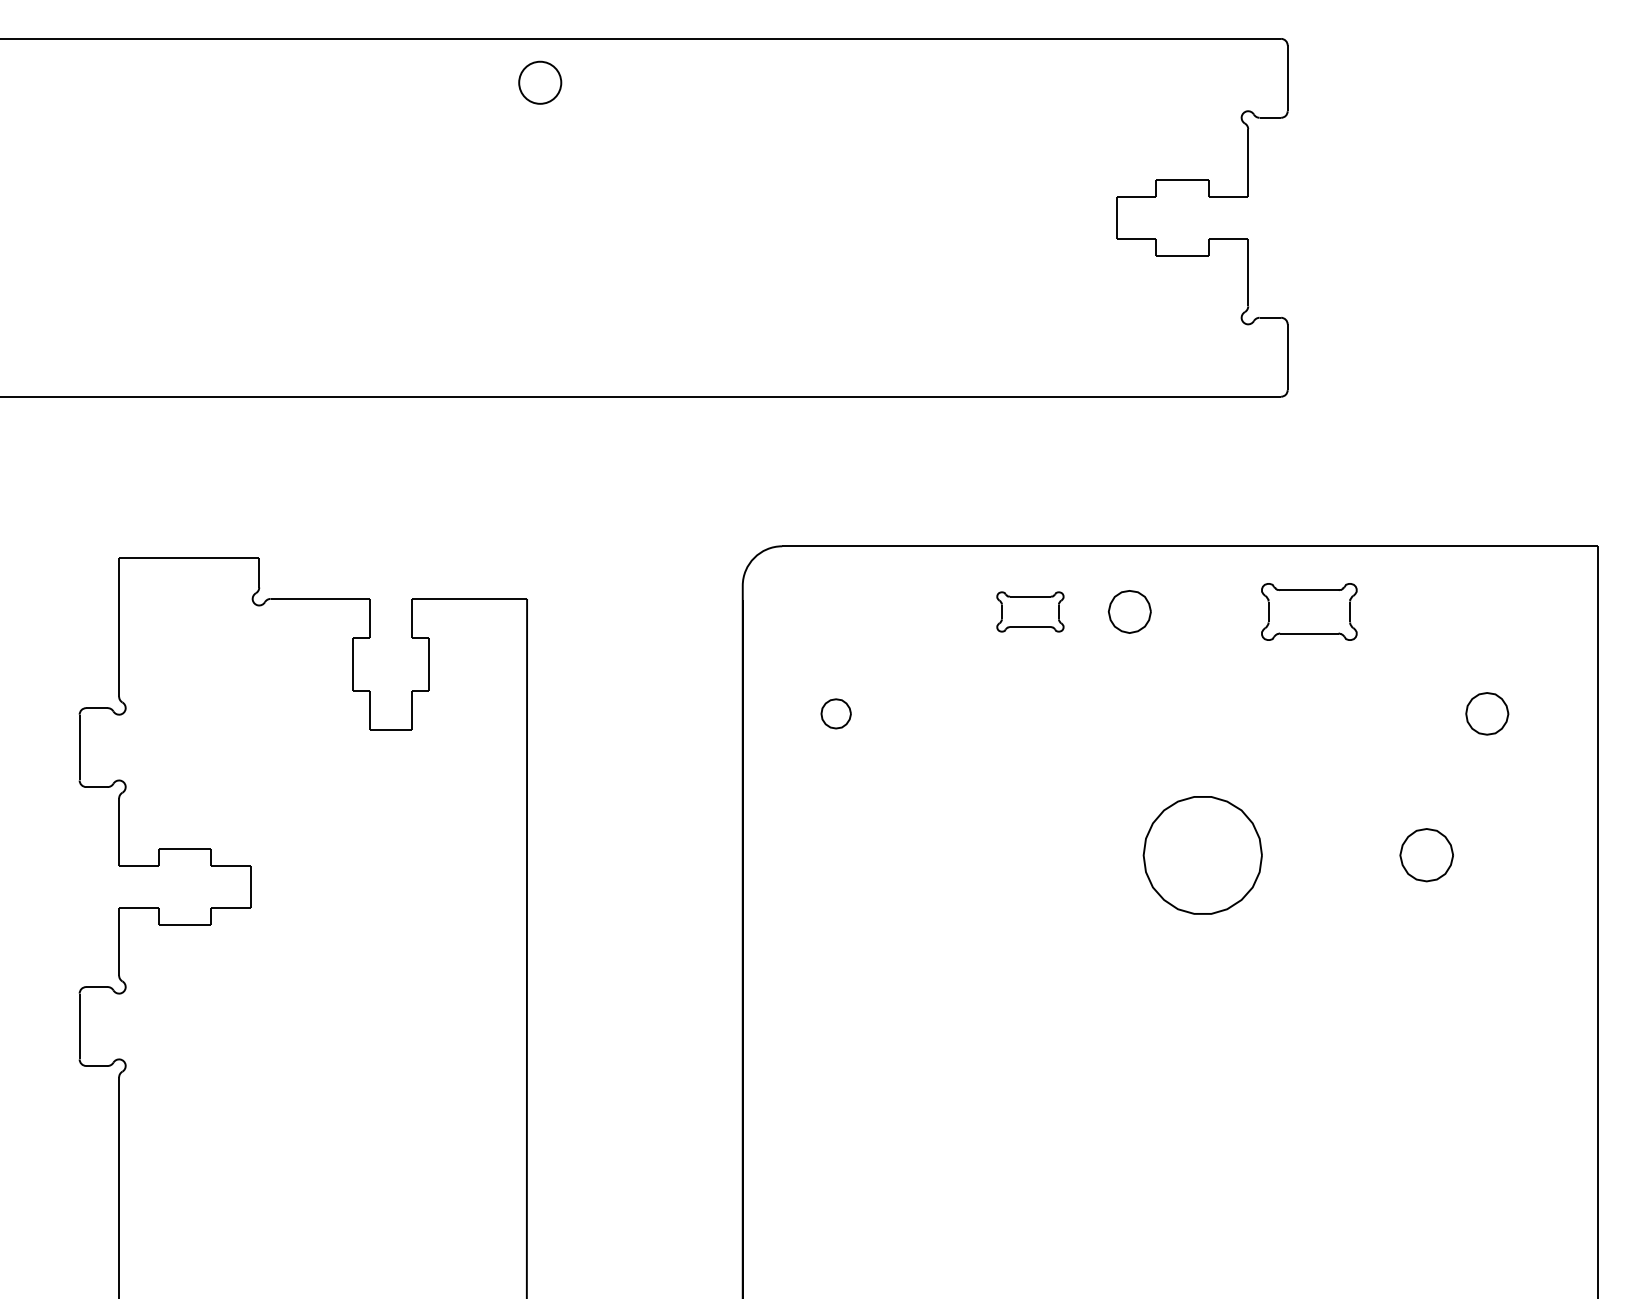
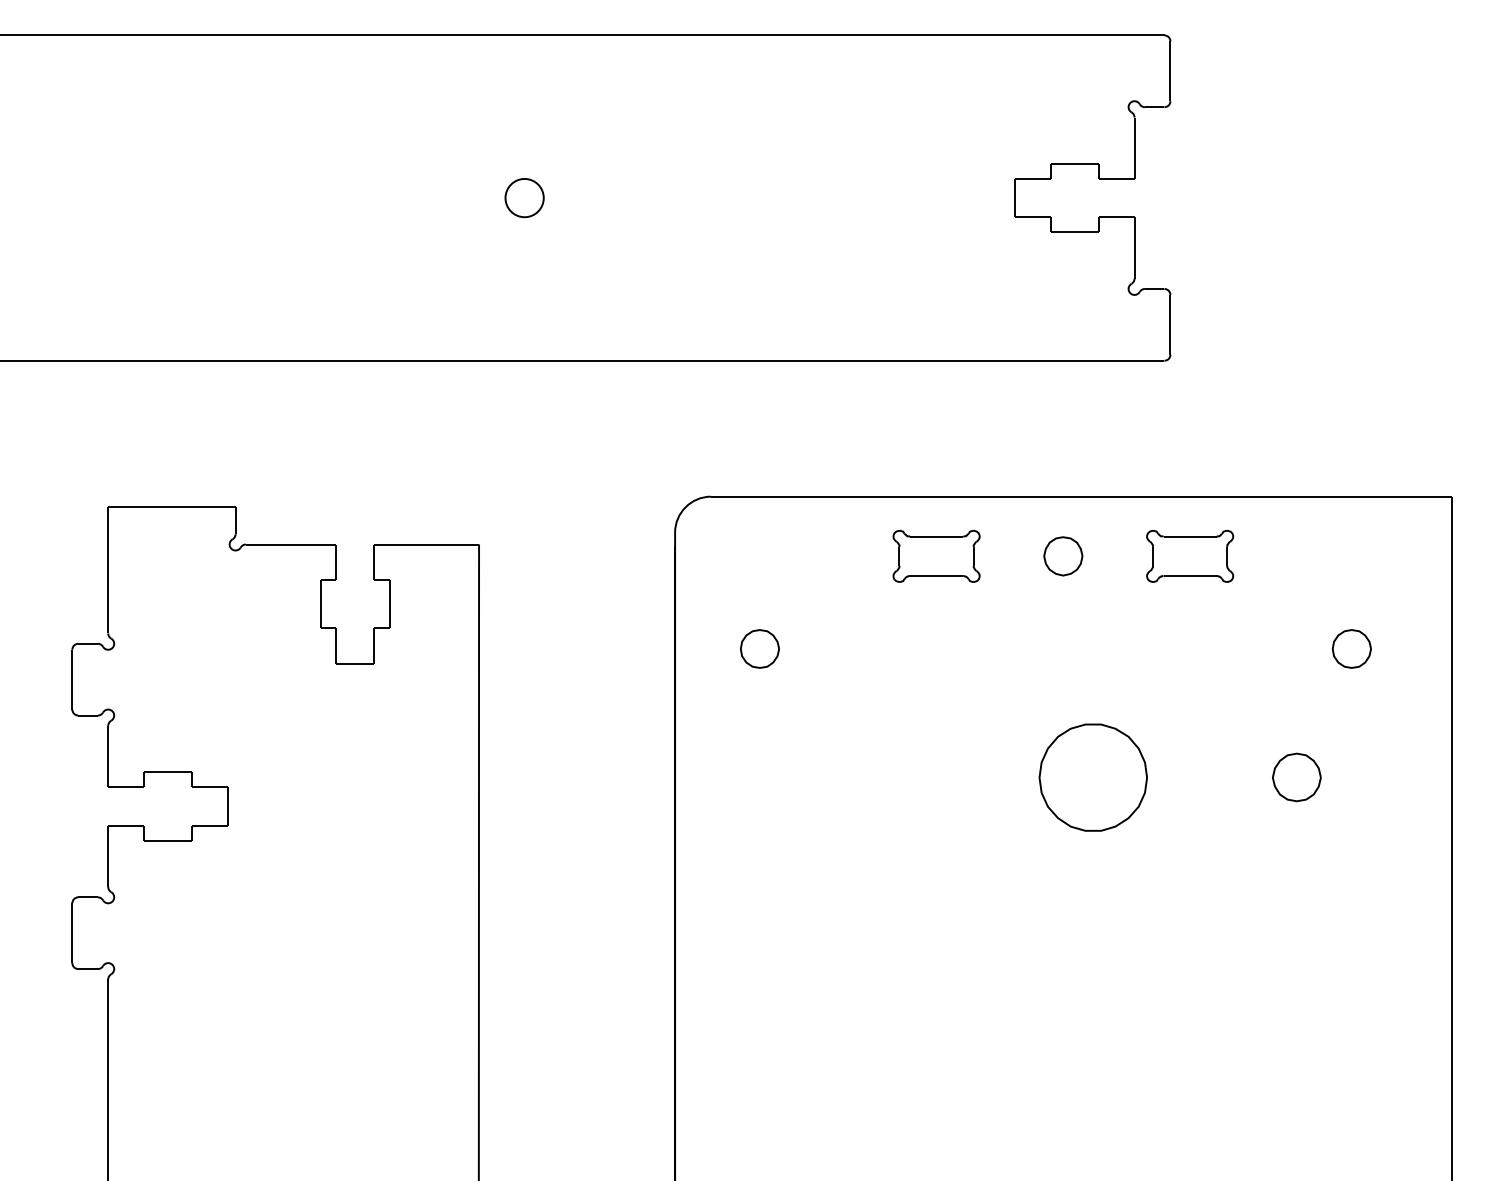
part: (540, 82) -> (524, 197), moved
part: (1030, 611) -> (936, 555), size x1.43
part: (1129, 611) -> (1063, 555), moved
part: (836, 713) -> (760, 648), size x1.43

